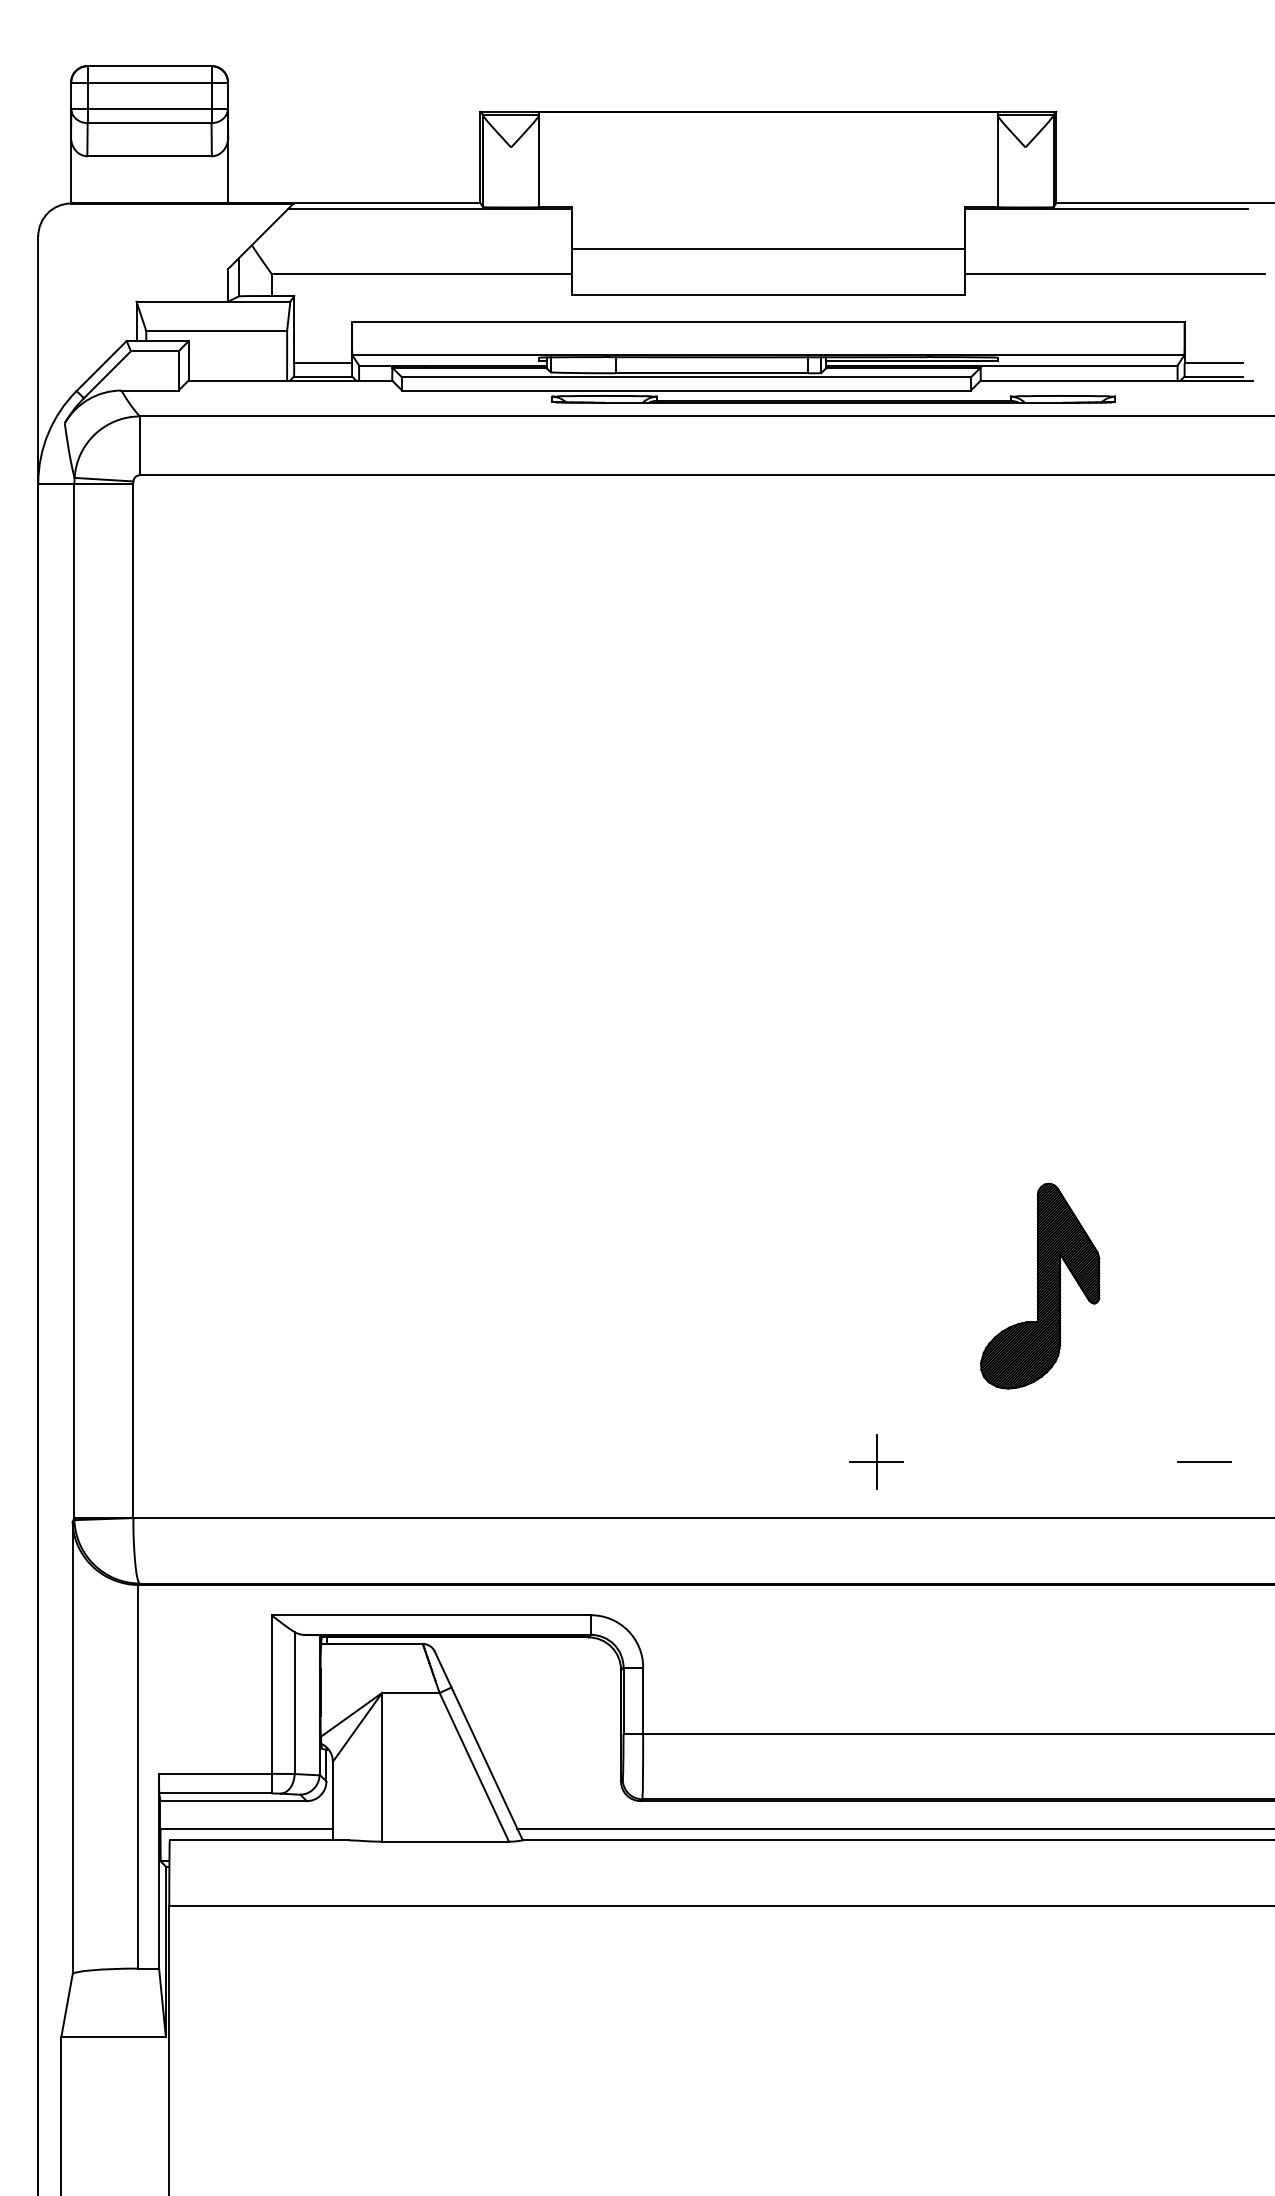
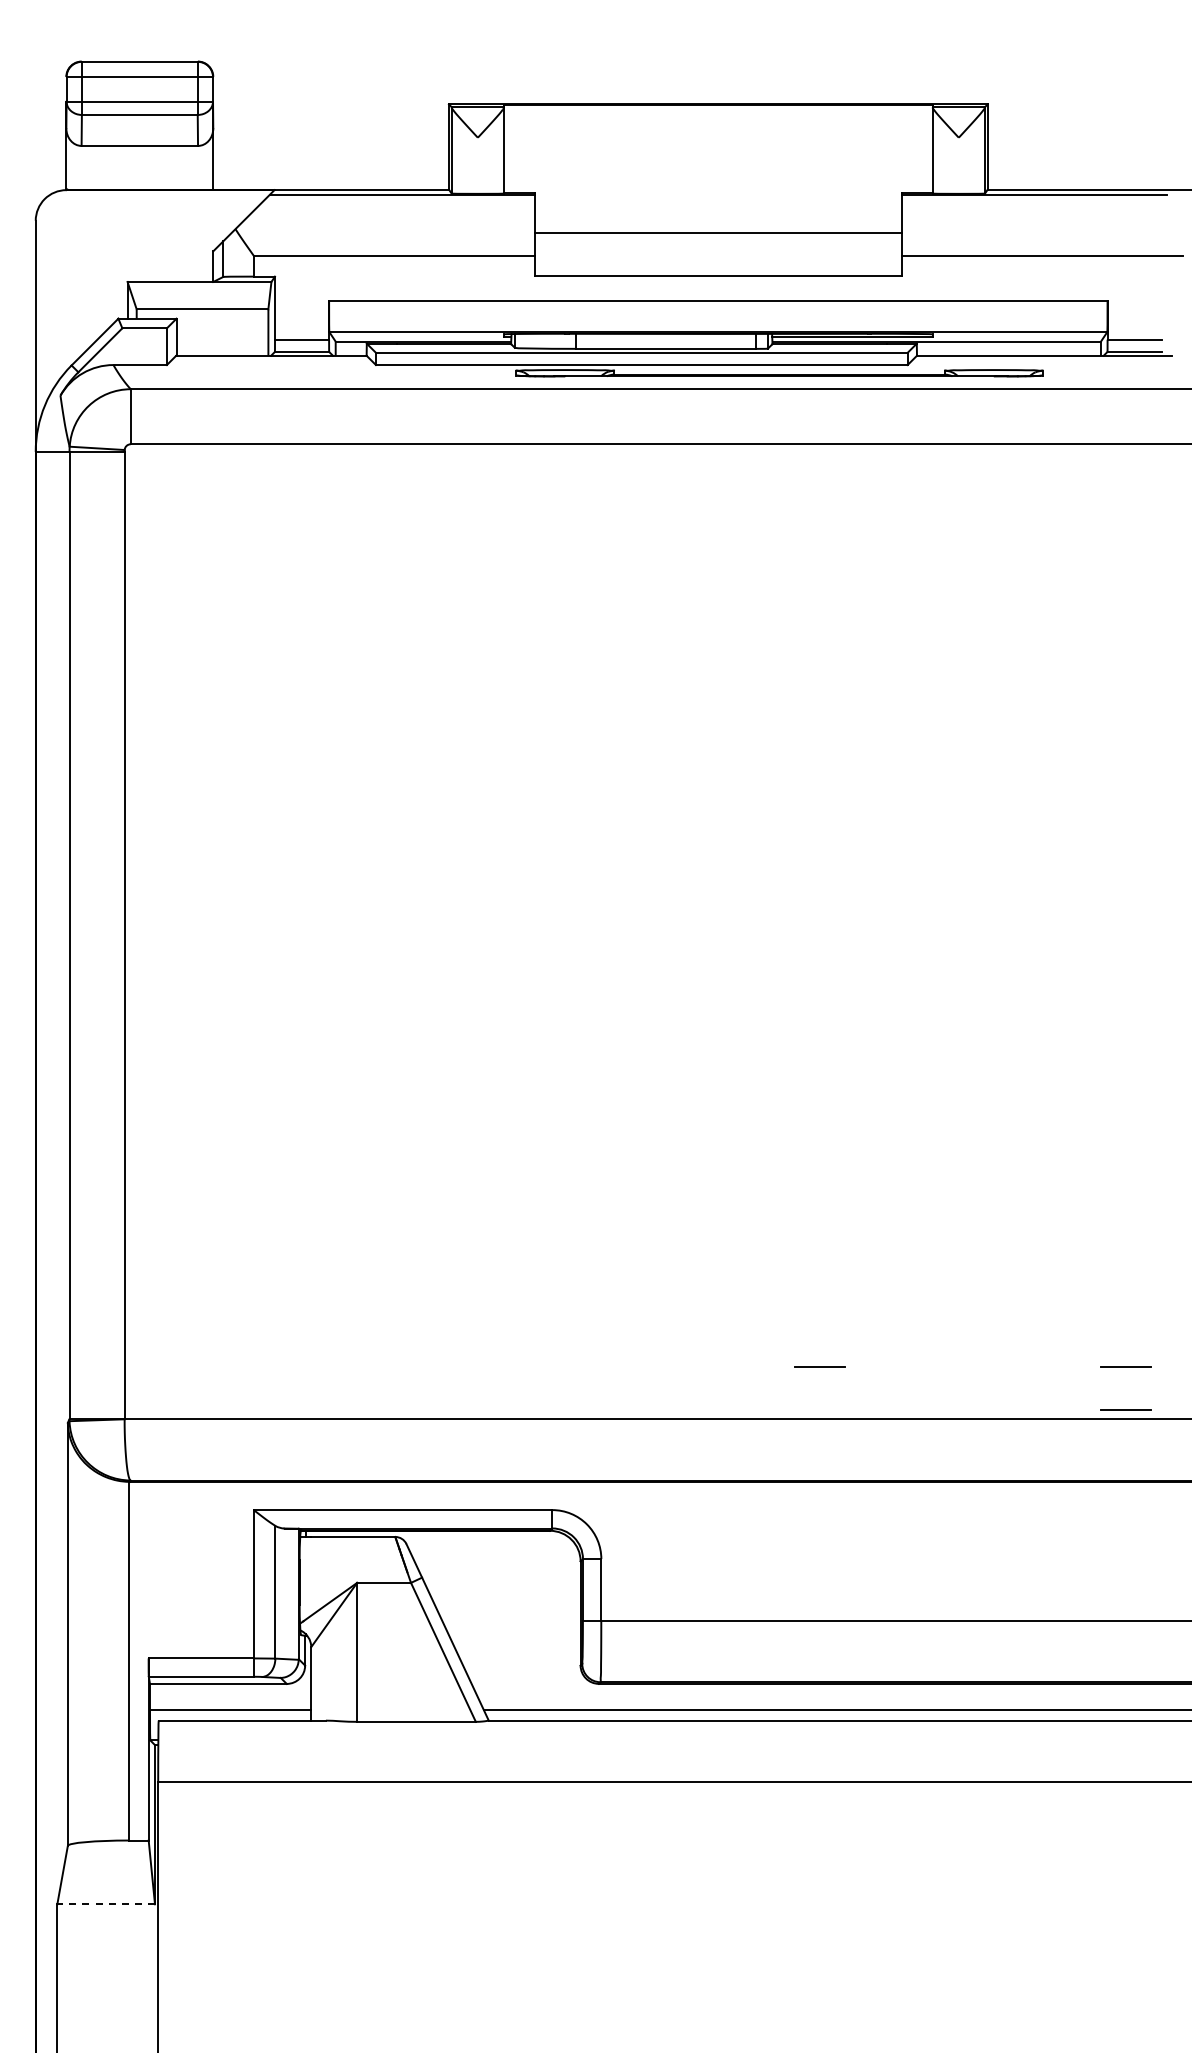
part: (1040, 1286) -> (972, 1202), removed
line: (876, 1461) -> (819, 1366), removed
line: (1203, 1507) -> (1125, 1409), added
line: (113, 2037) -> (106, 1904), solid -> dashed

